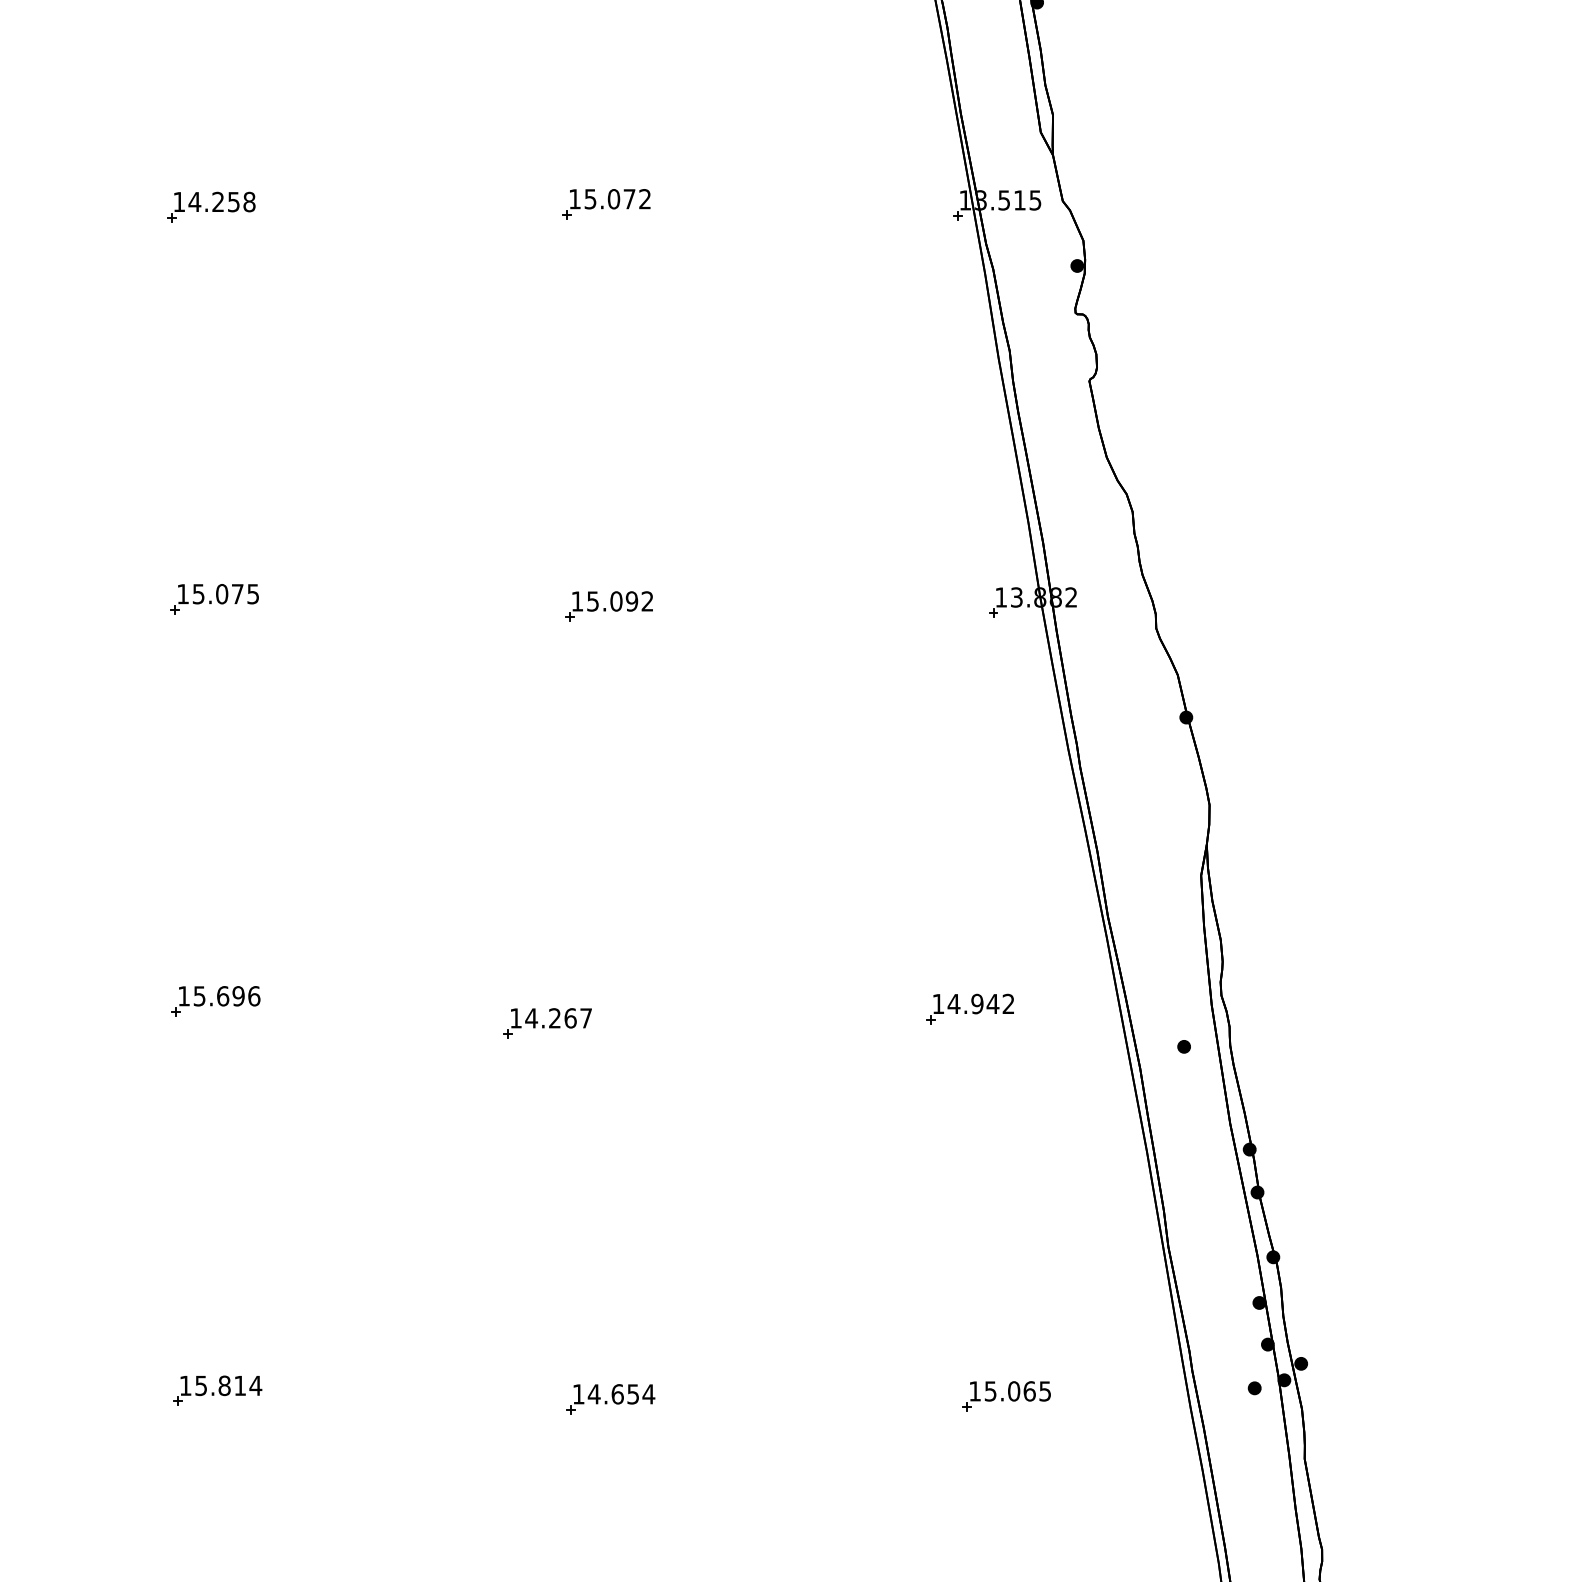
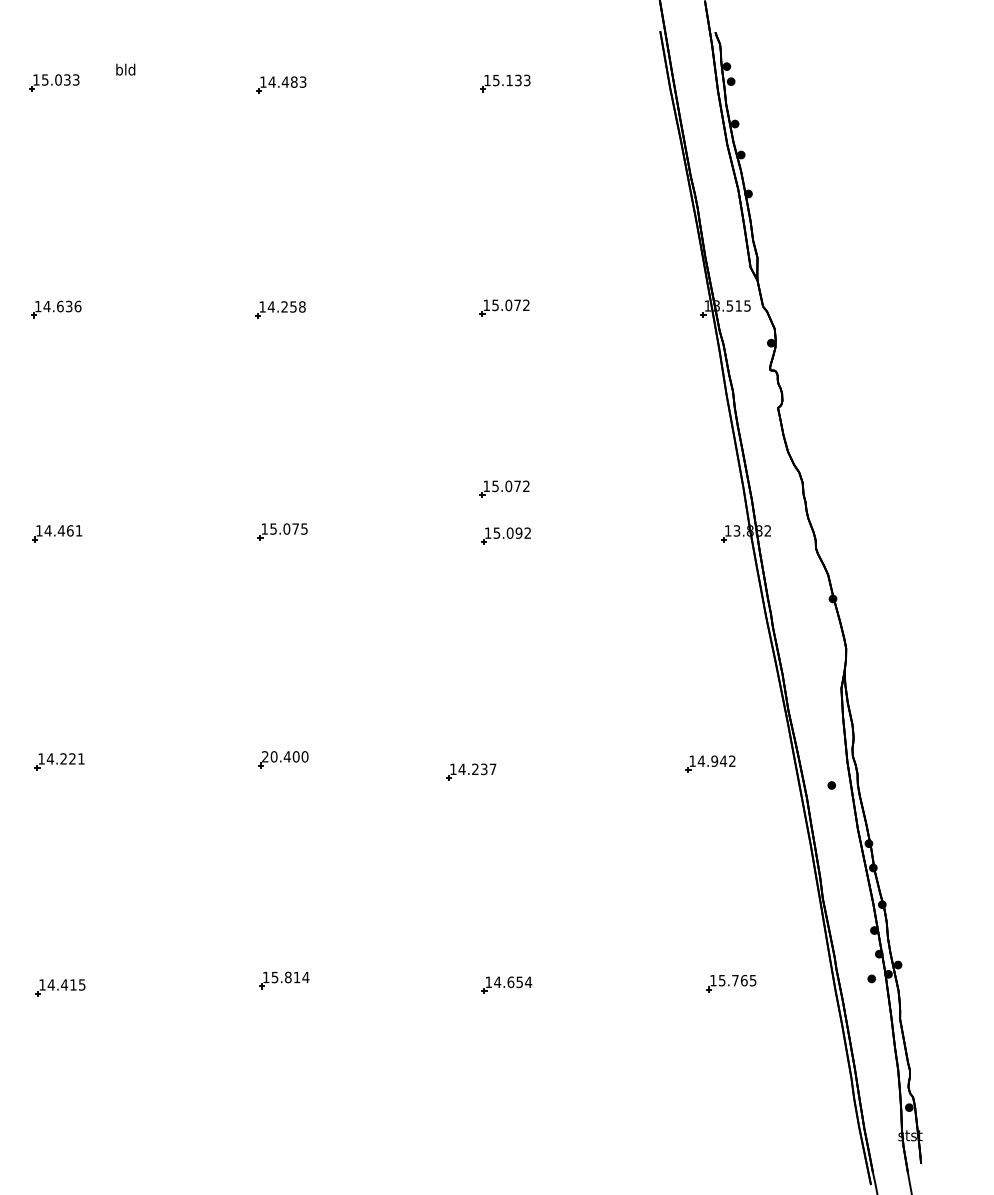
part: (606, 522) -> (504, 488), added
text: (219, 995) -> (285, 756), 15.696 -> 20.400
text: (569, 1018) -> (483, 769), 14.267 -> 14.237
text: (1014, 1391) -> (735, 980), 15.065 -> 15.765

